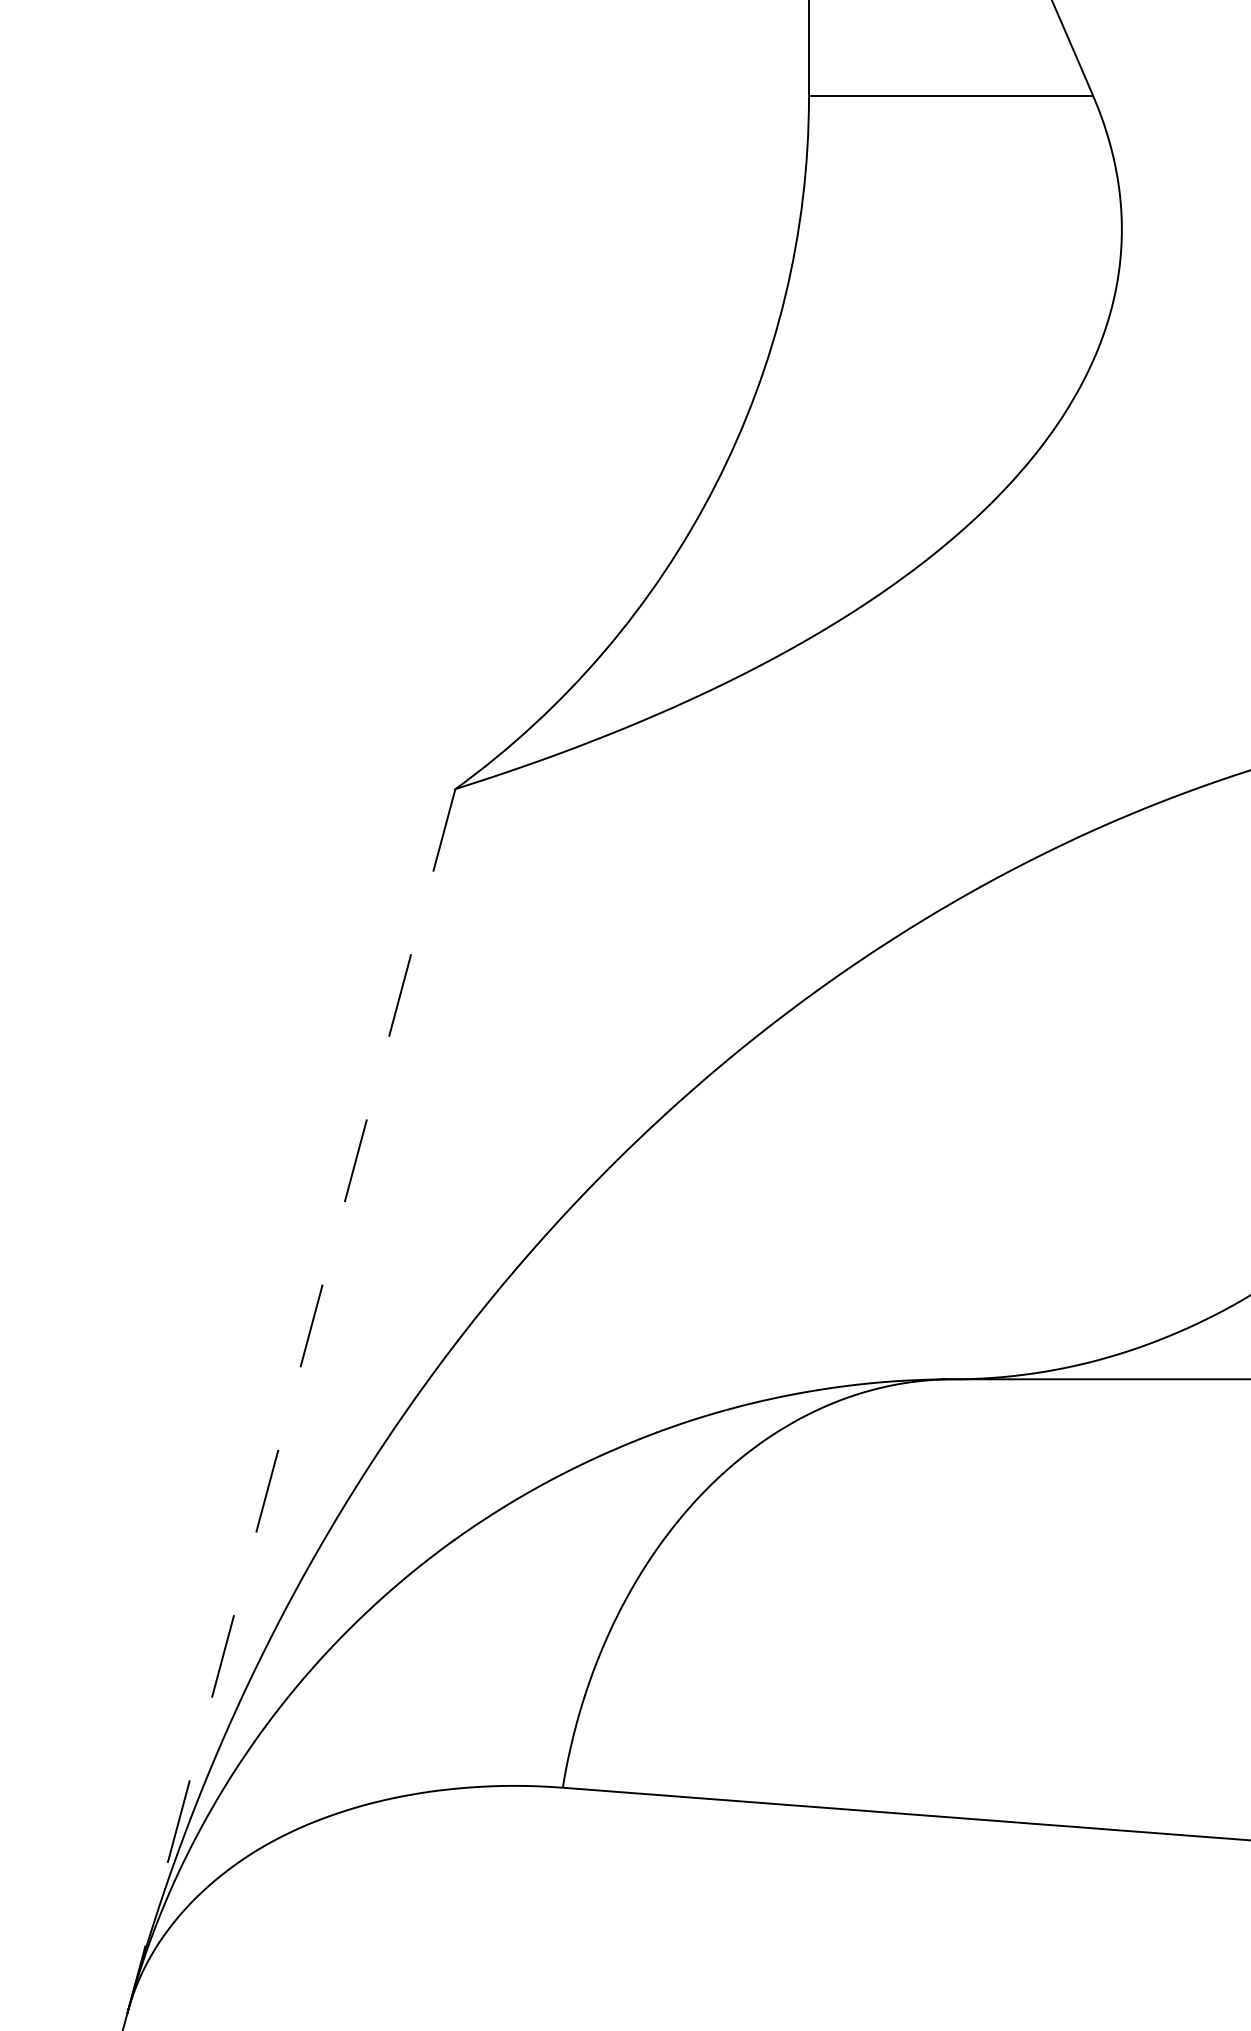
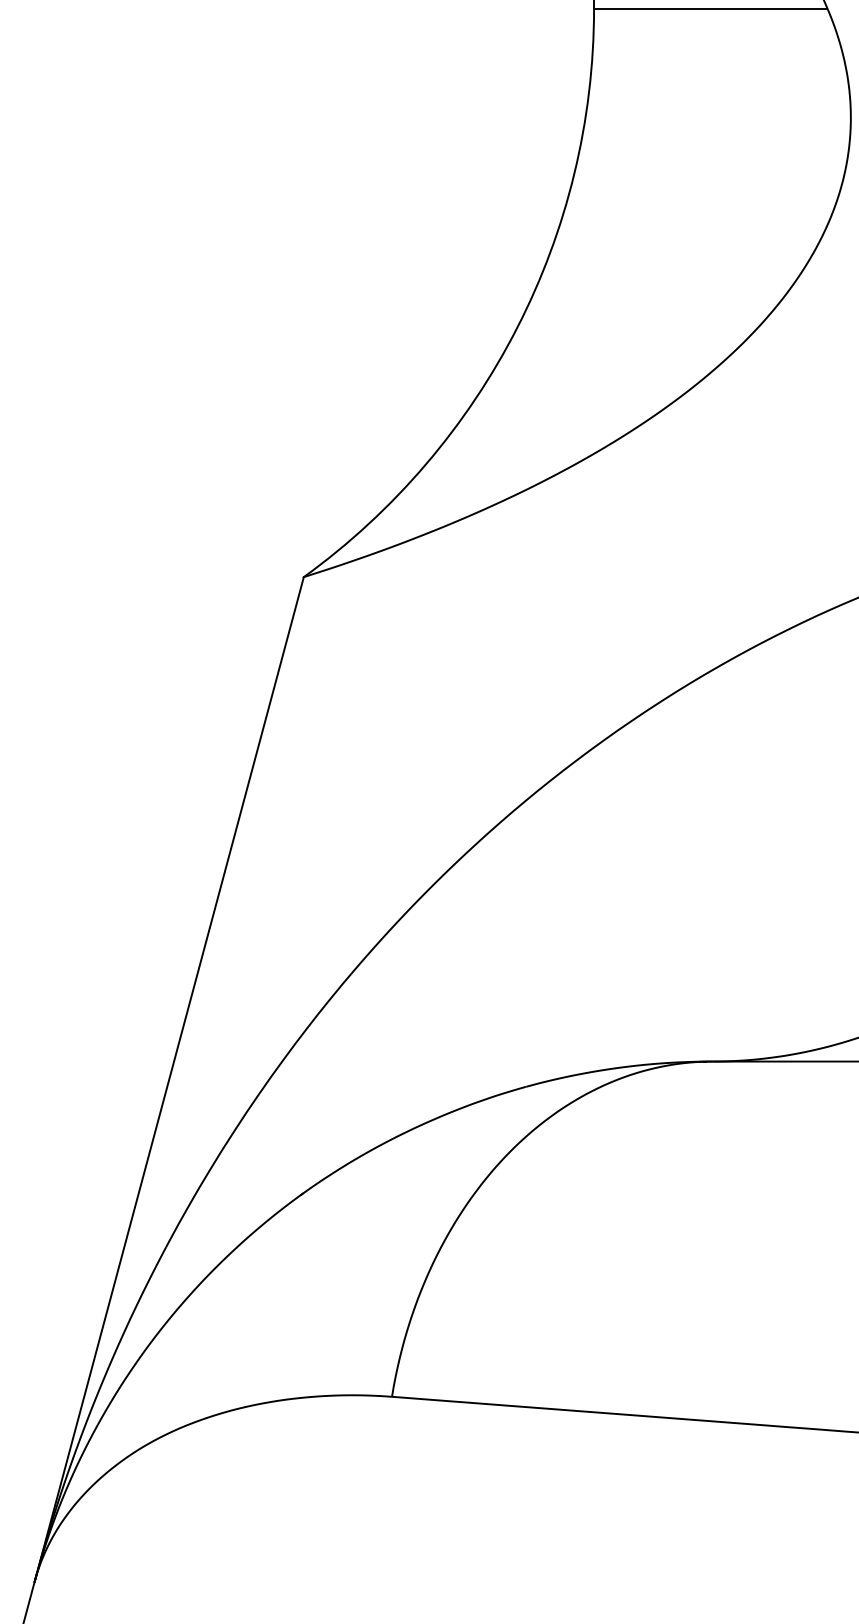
line: (291, 1401) -> (169, 1079), dashed -> solid

